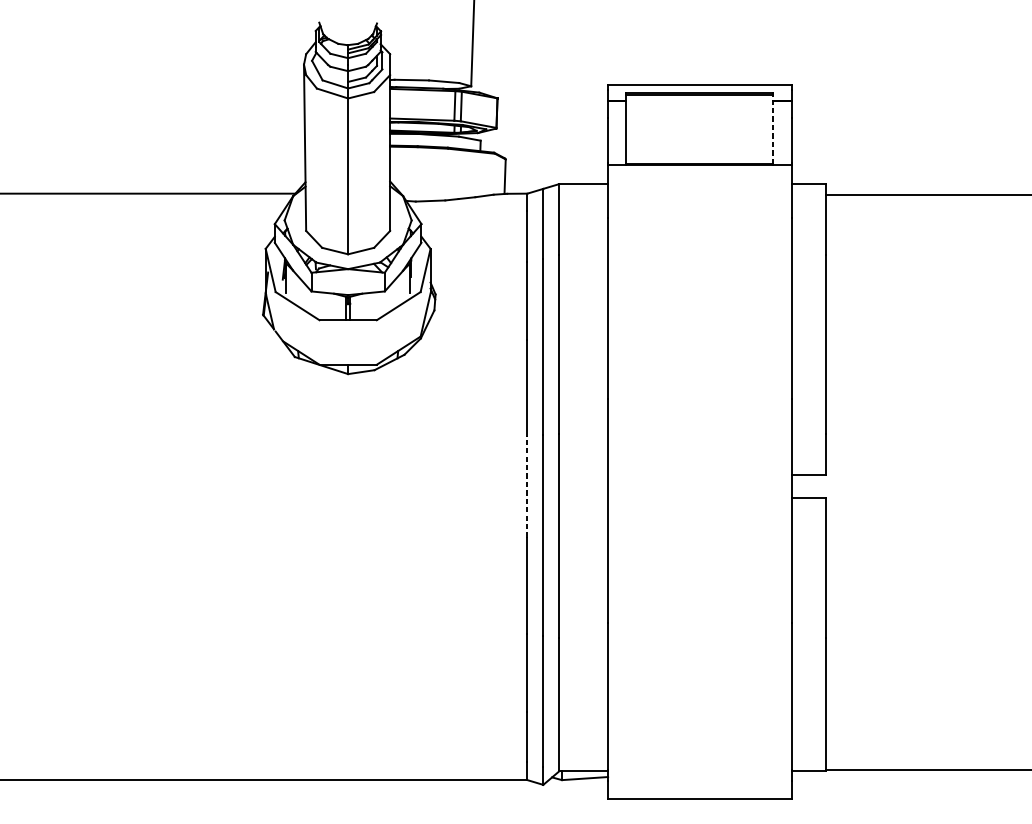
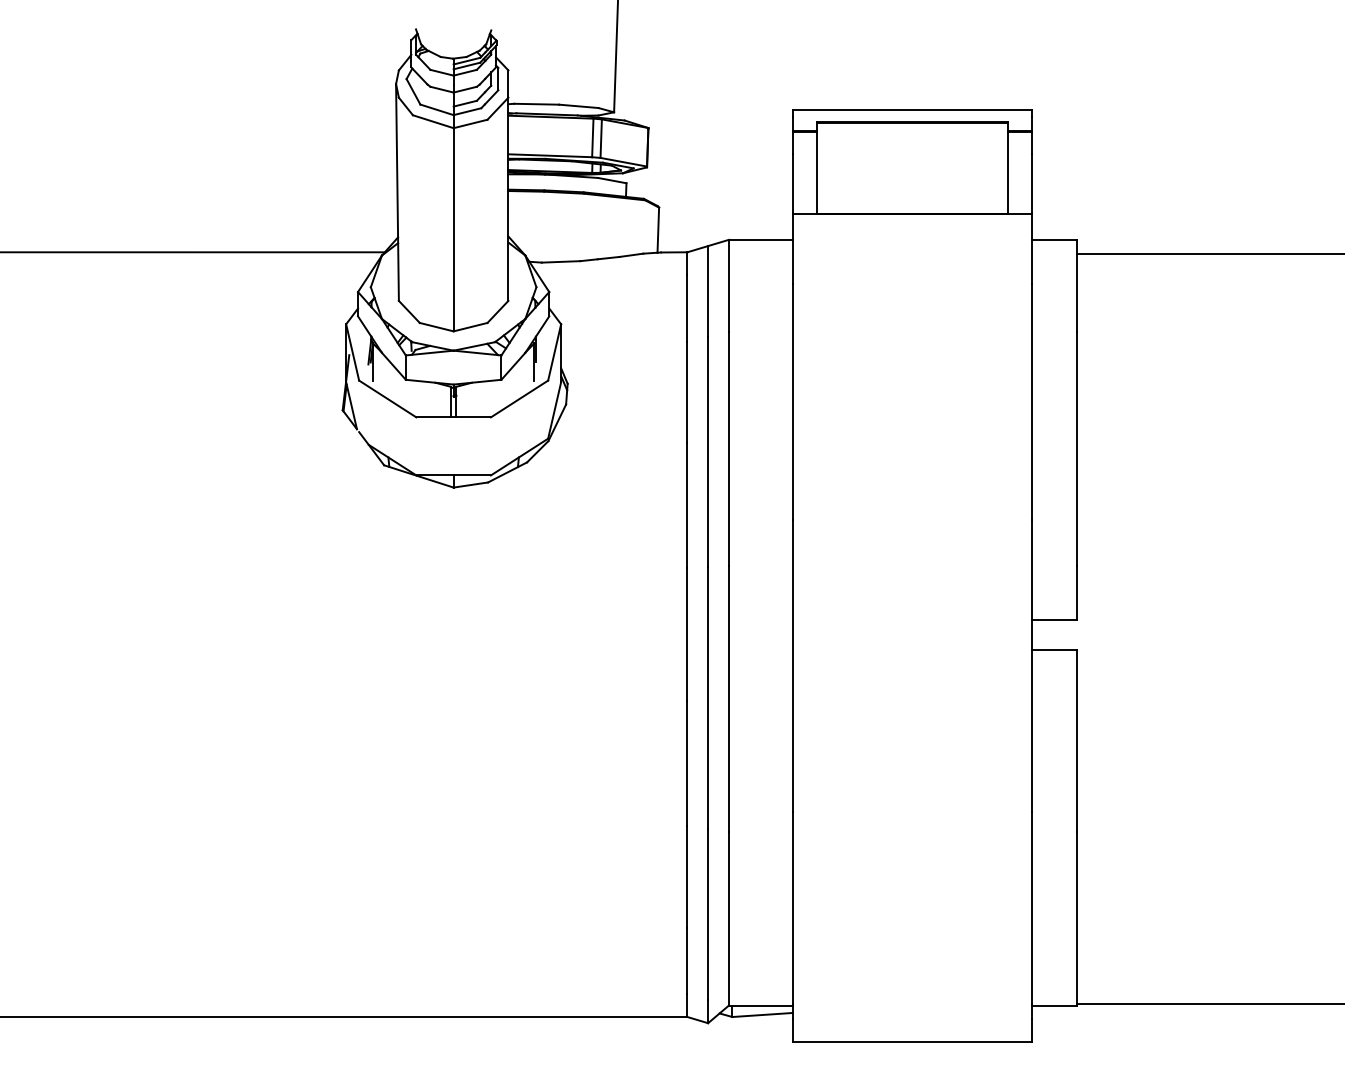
line: (773, 128) -> (1008, 167), dashed -> solid
line: (527, 486) -> (687, 634), dashed -> solid

